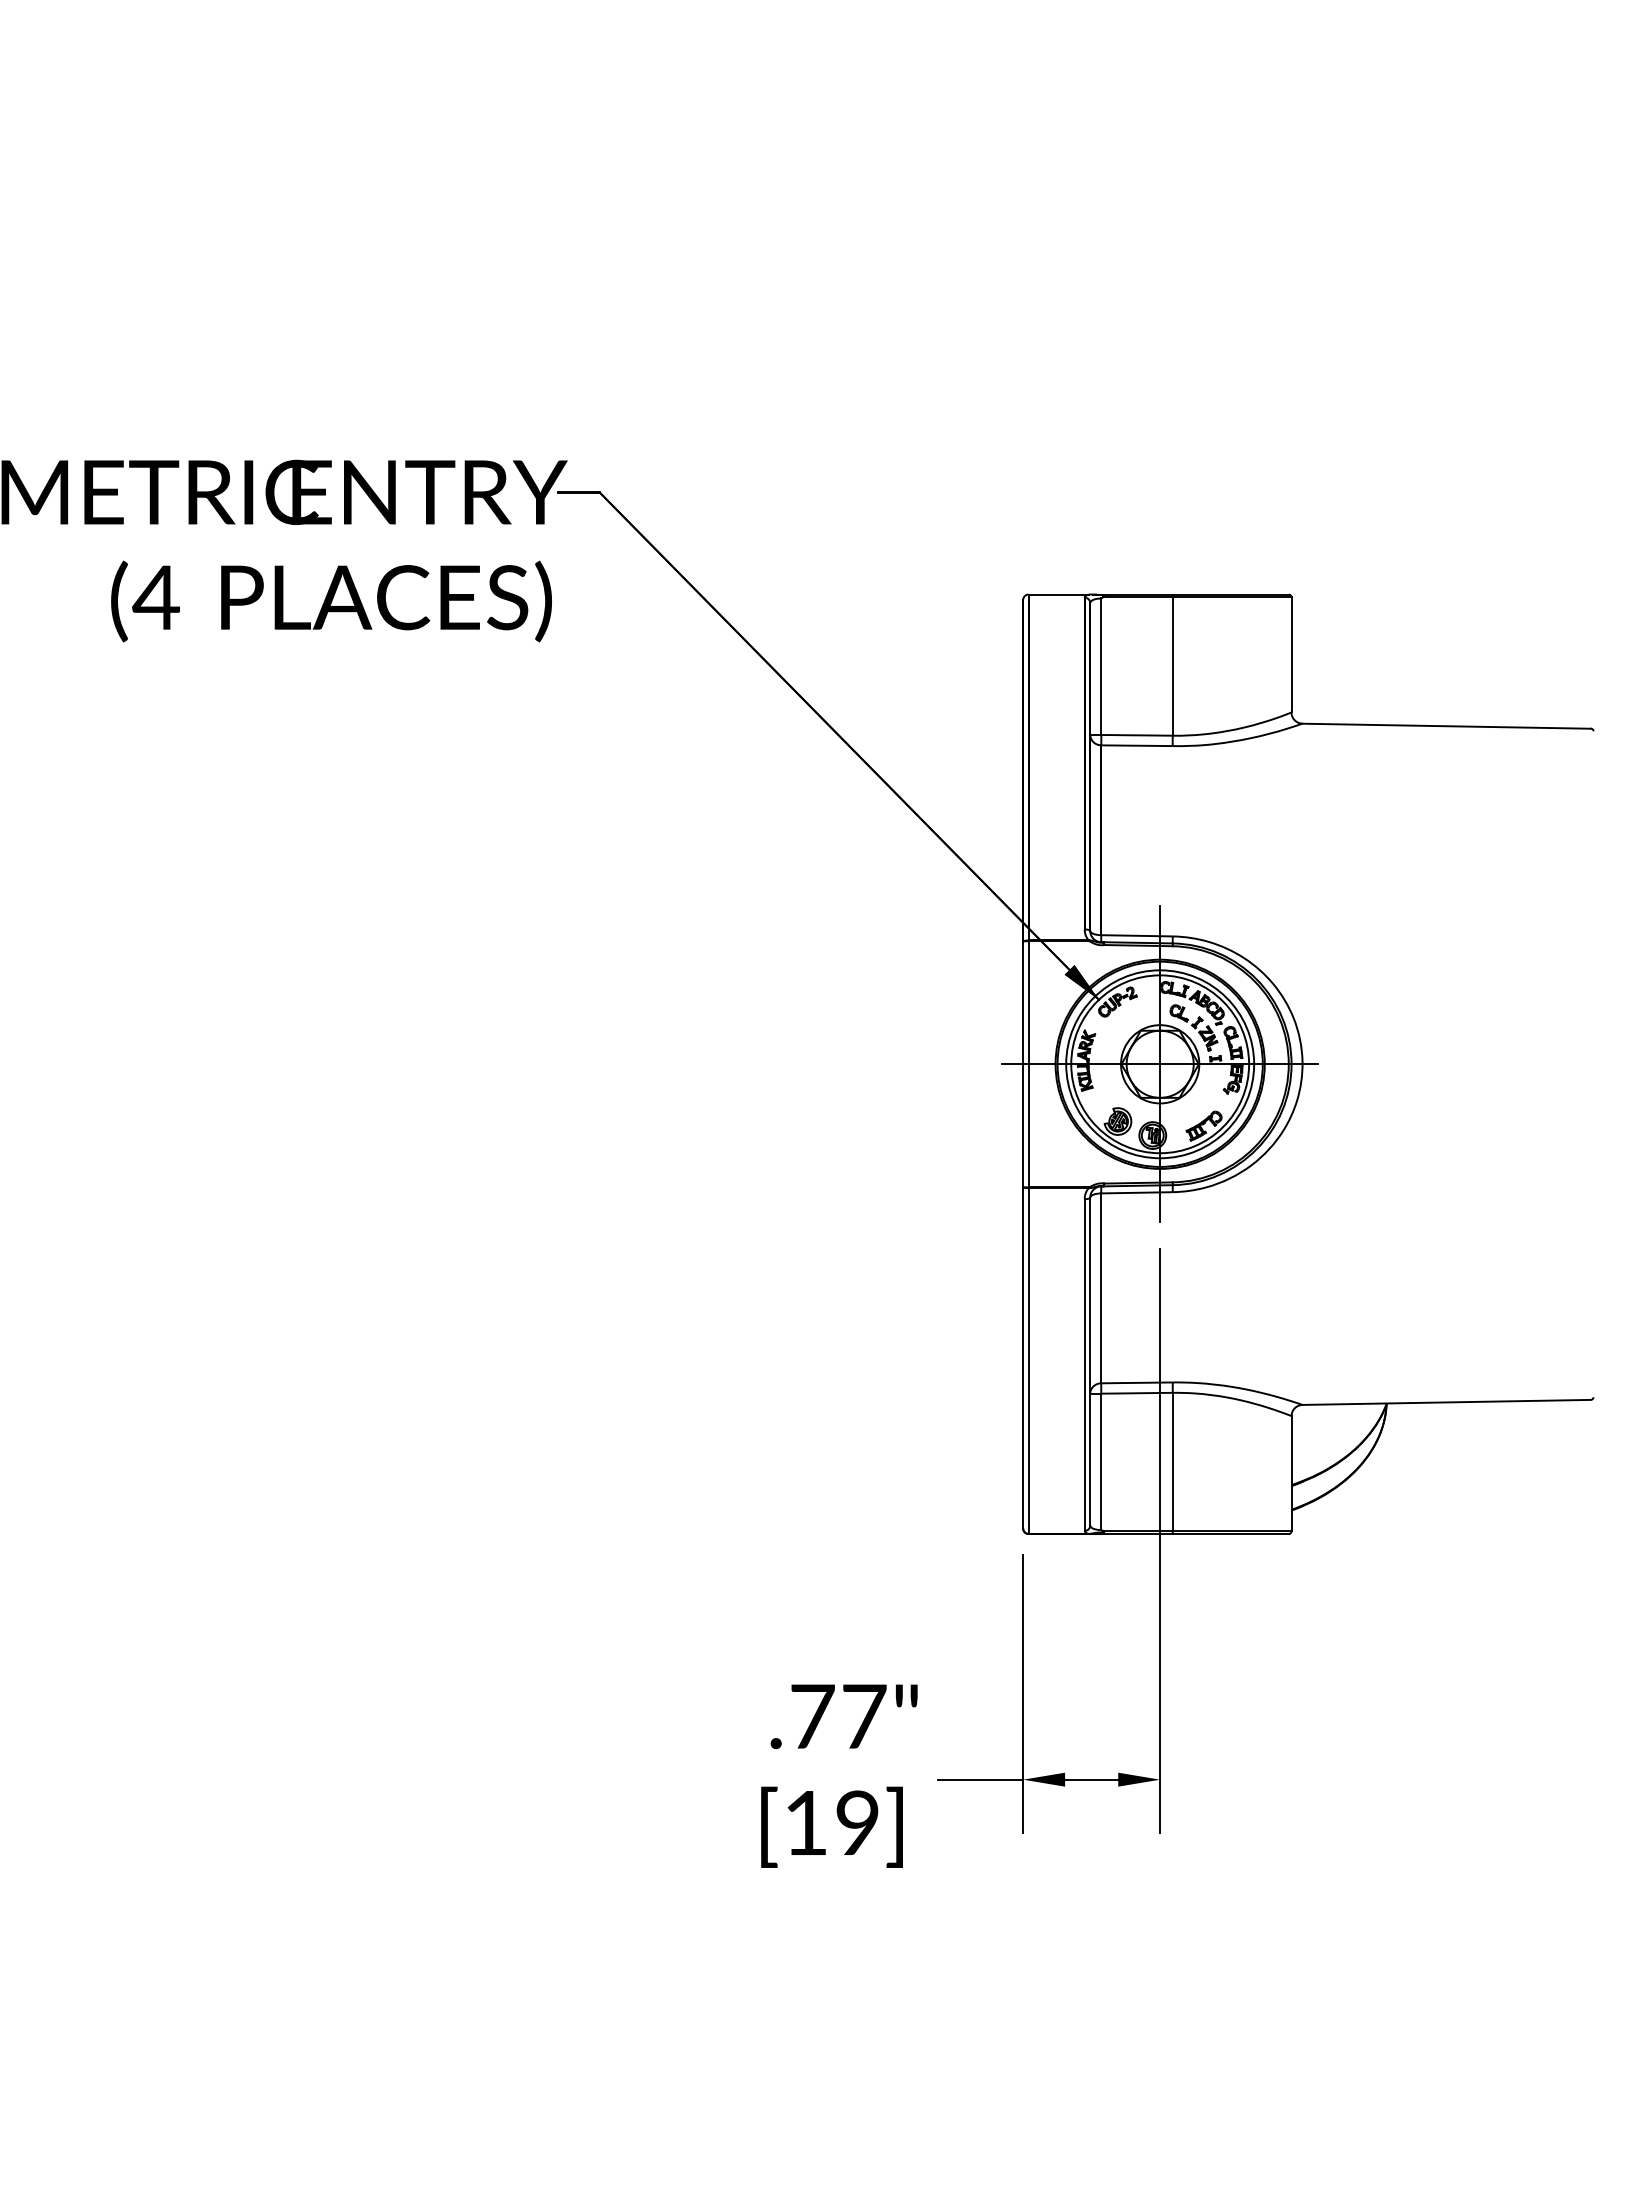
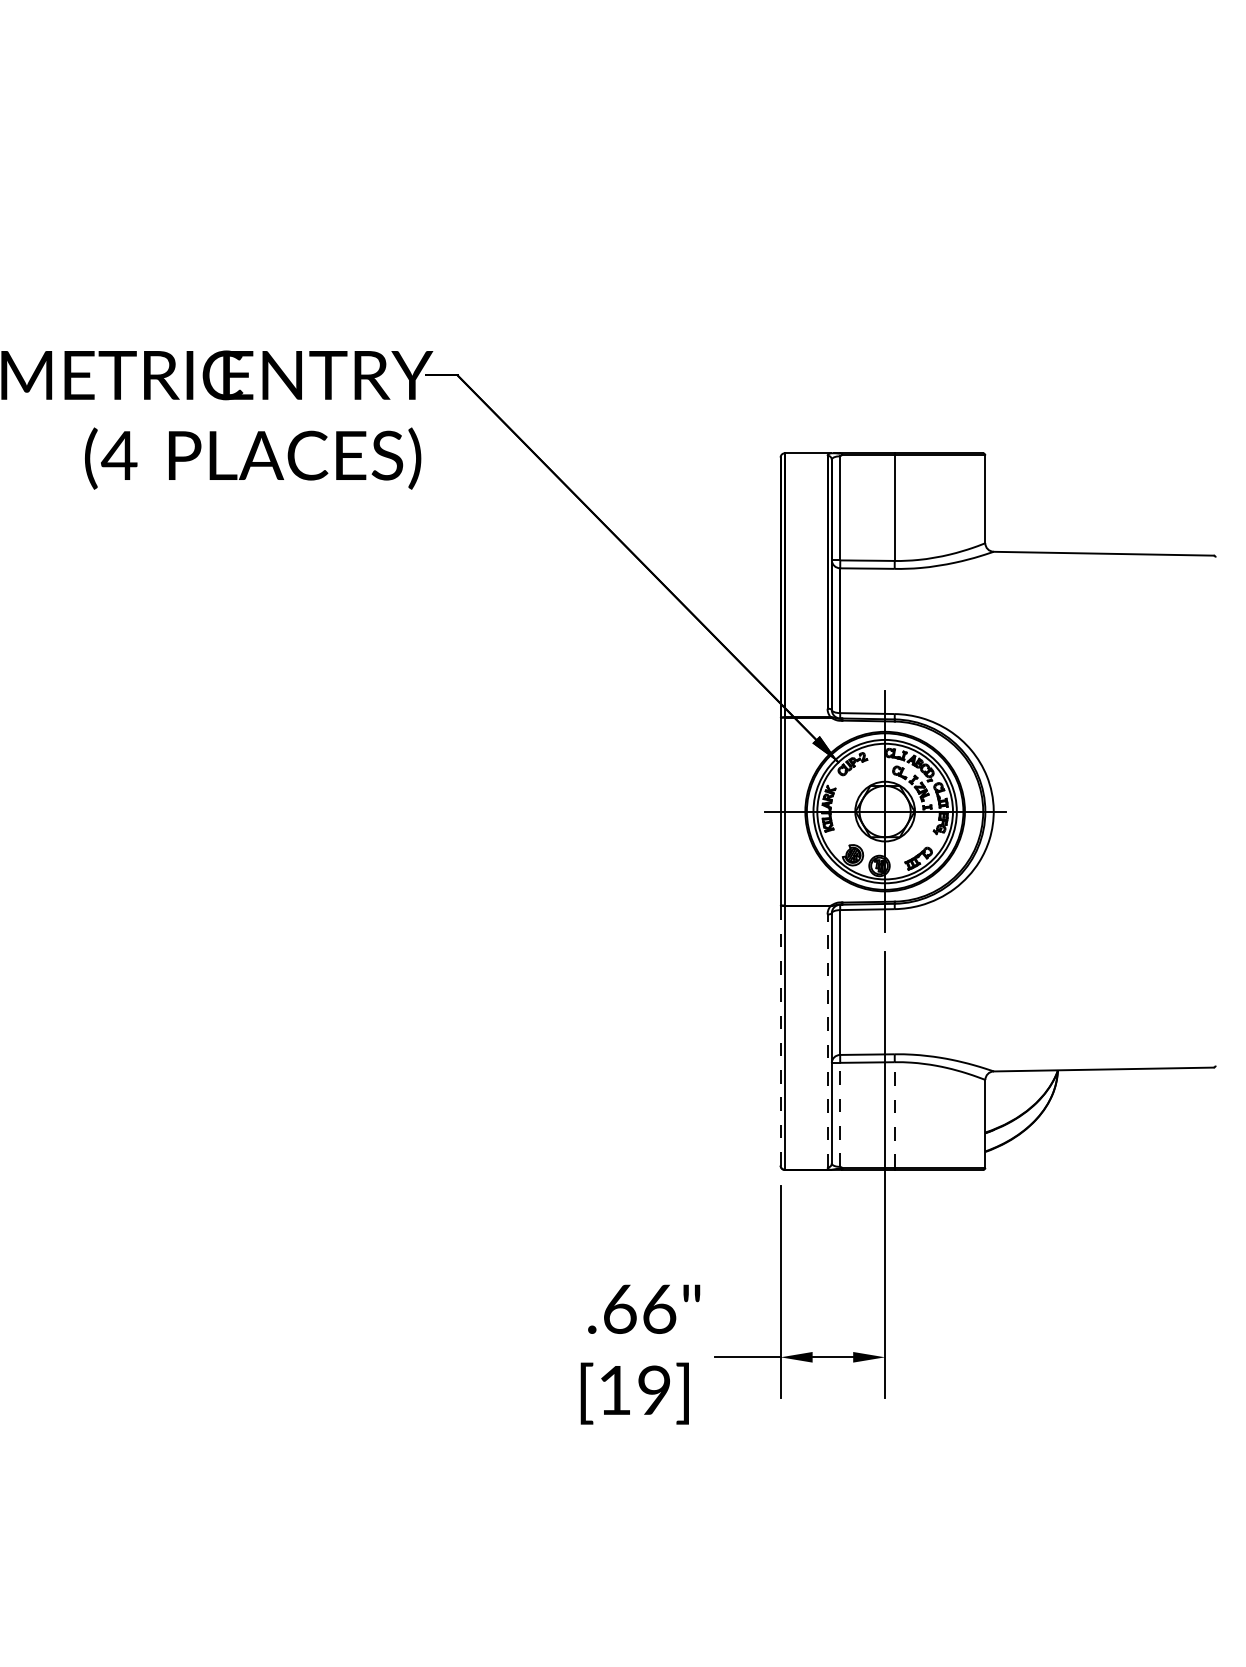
line: (1023, 1357) -> (780, 1035), solid -> dashed
line: (1084, 1365) -> (827, 1041), solid -> dashed
line: (1101, 1461) -> (840, 1114), solid -> dashed
line: (1172, 1461) -> (894, 1114), solid -> dashed
text: (838, 1716) -> (639, 1309), .77" -> .66"

